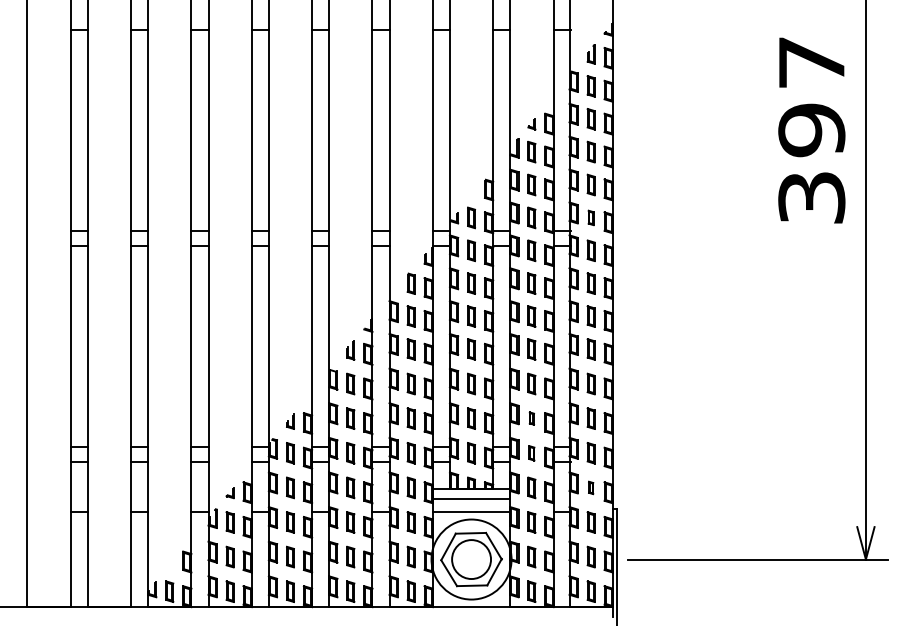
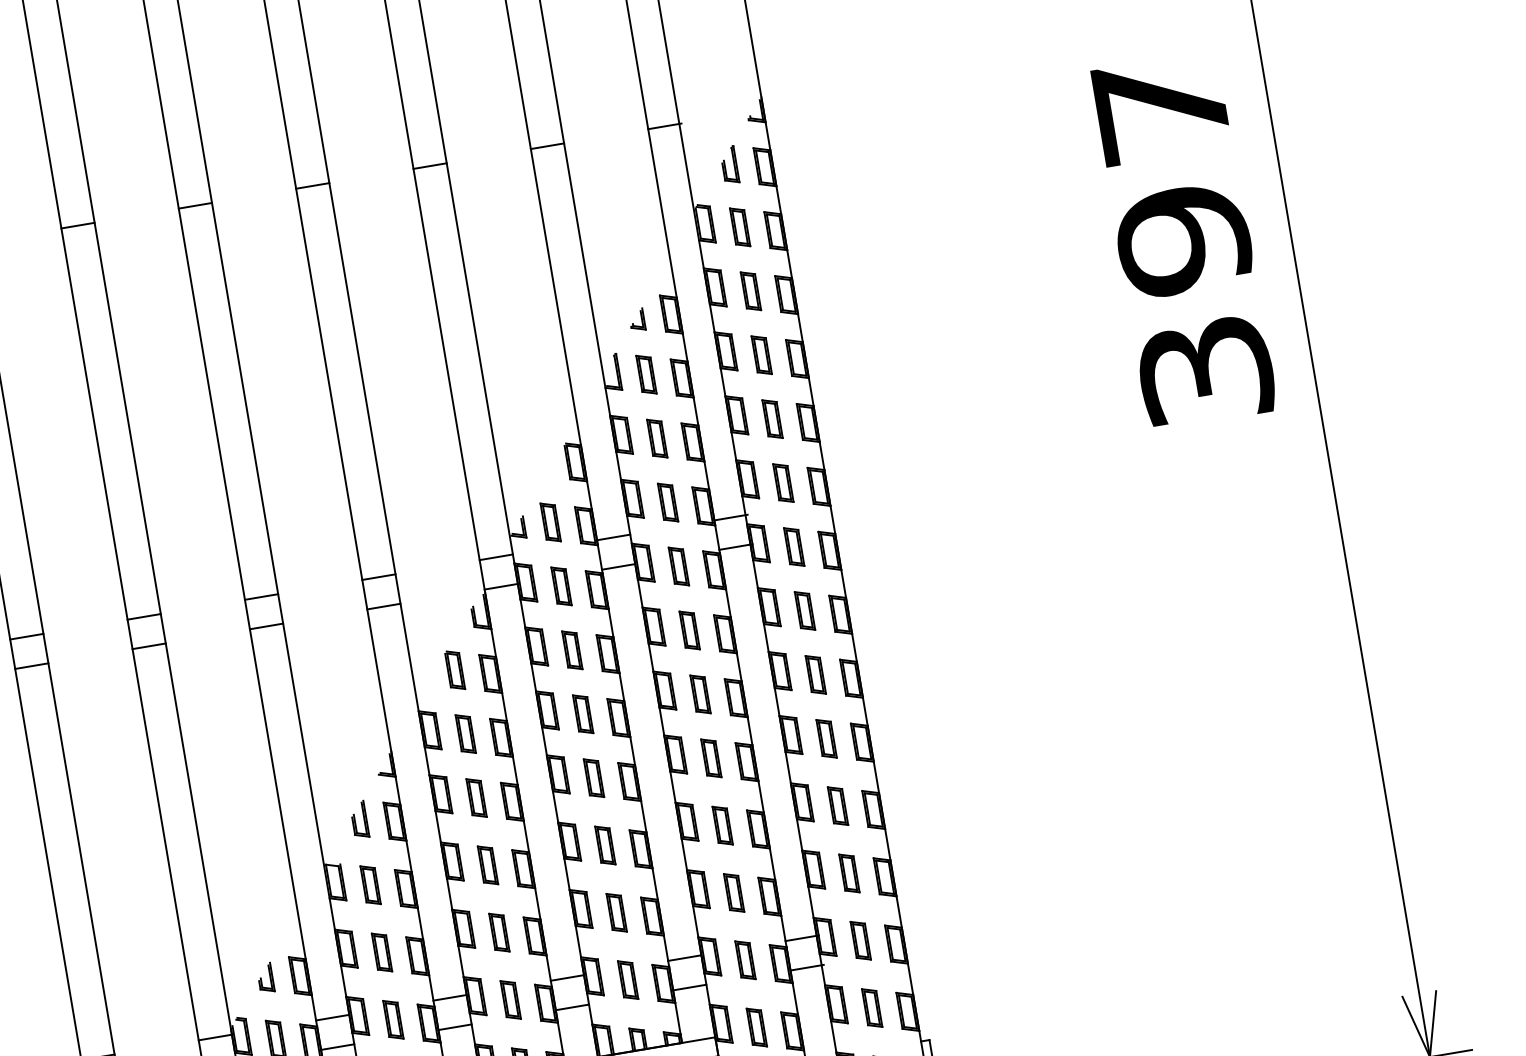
part: (590, 217) -> (781, 482), size x1.43
part: (531, 418) -> (733, 892), size x1.67
part: (531, 453) -> (744, 960), size x1.43
part: (590, 487) -> (870, 1007), size x1.67

